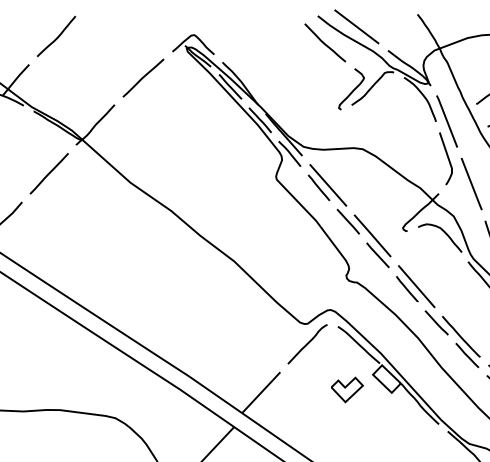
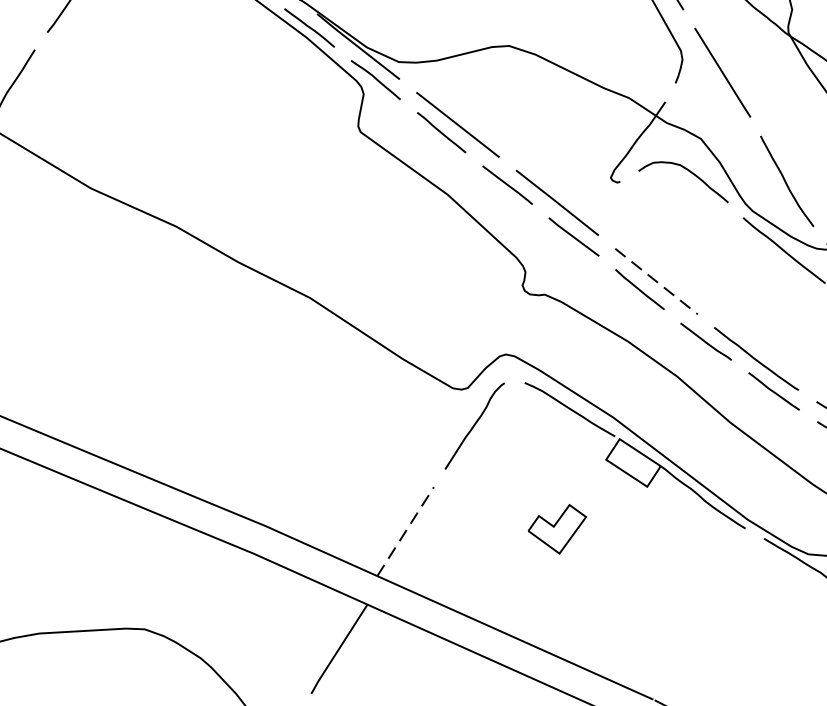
line: (417, 286) -> (657, 281), solid -> dashed
part: (347, 389) -> (558, 529), moved
line: (260, 393) -> (404, 533), solid -> dashed

